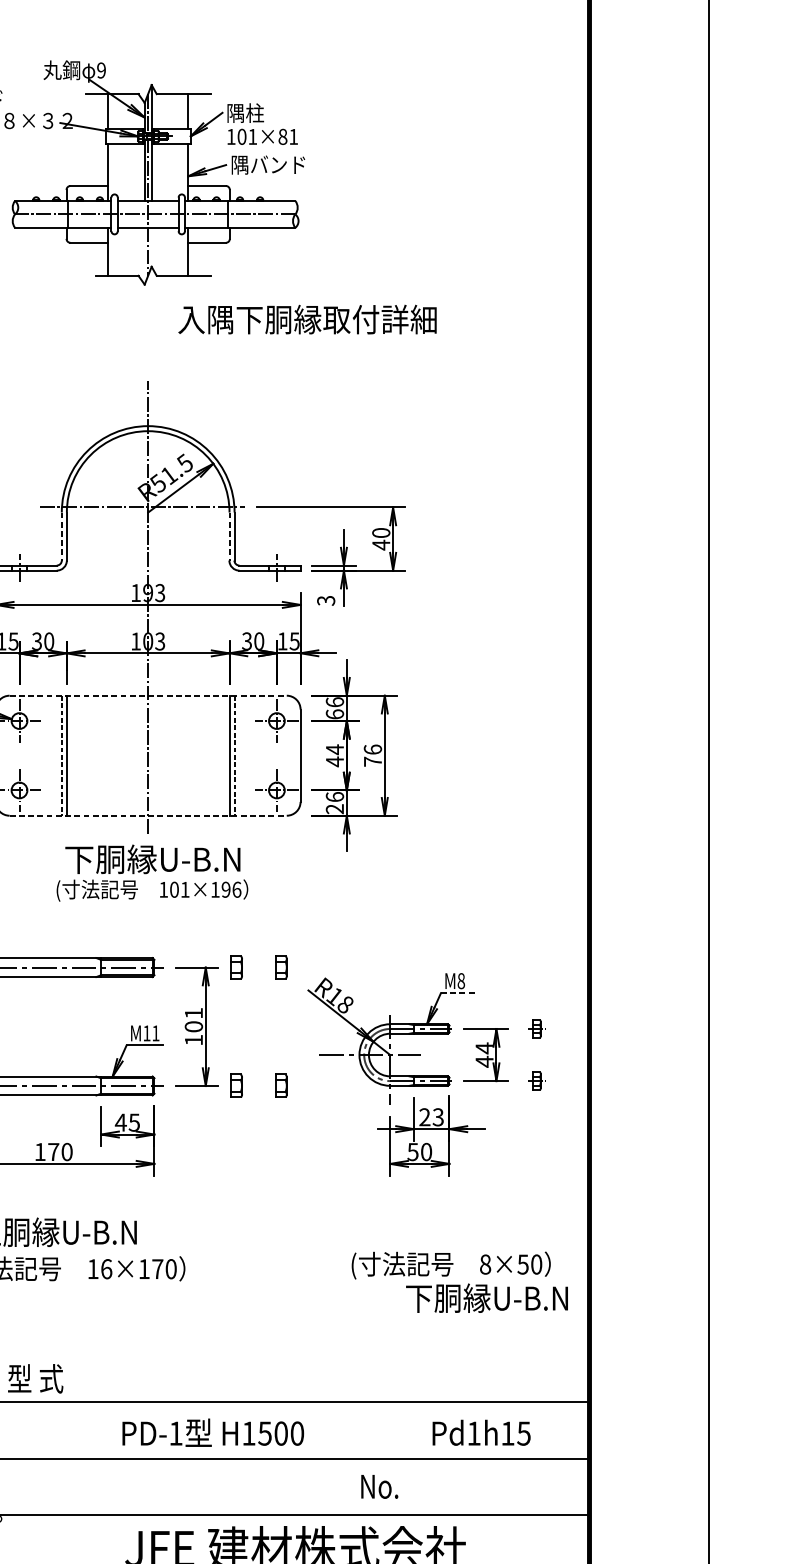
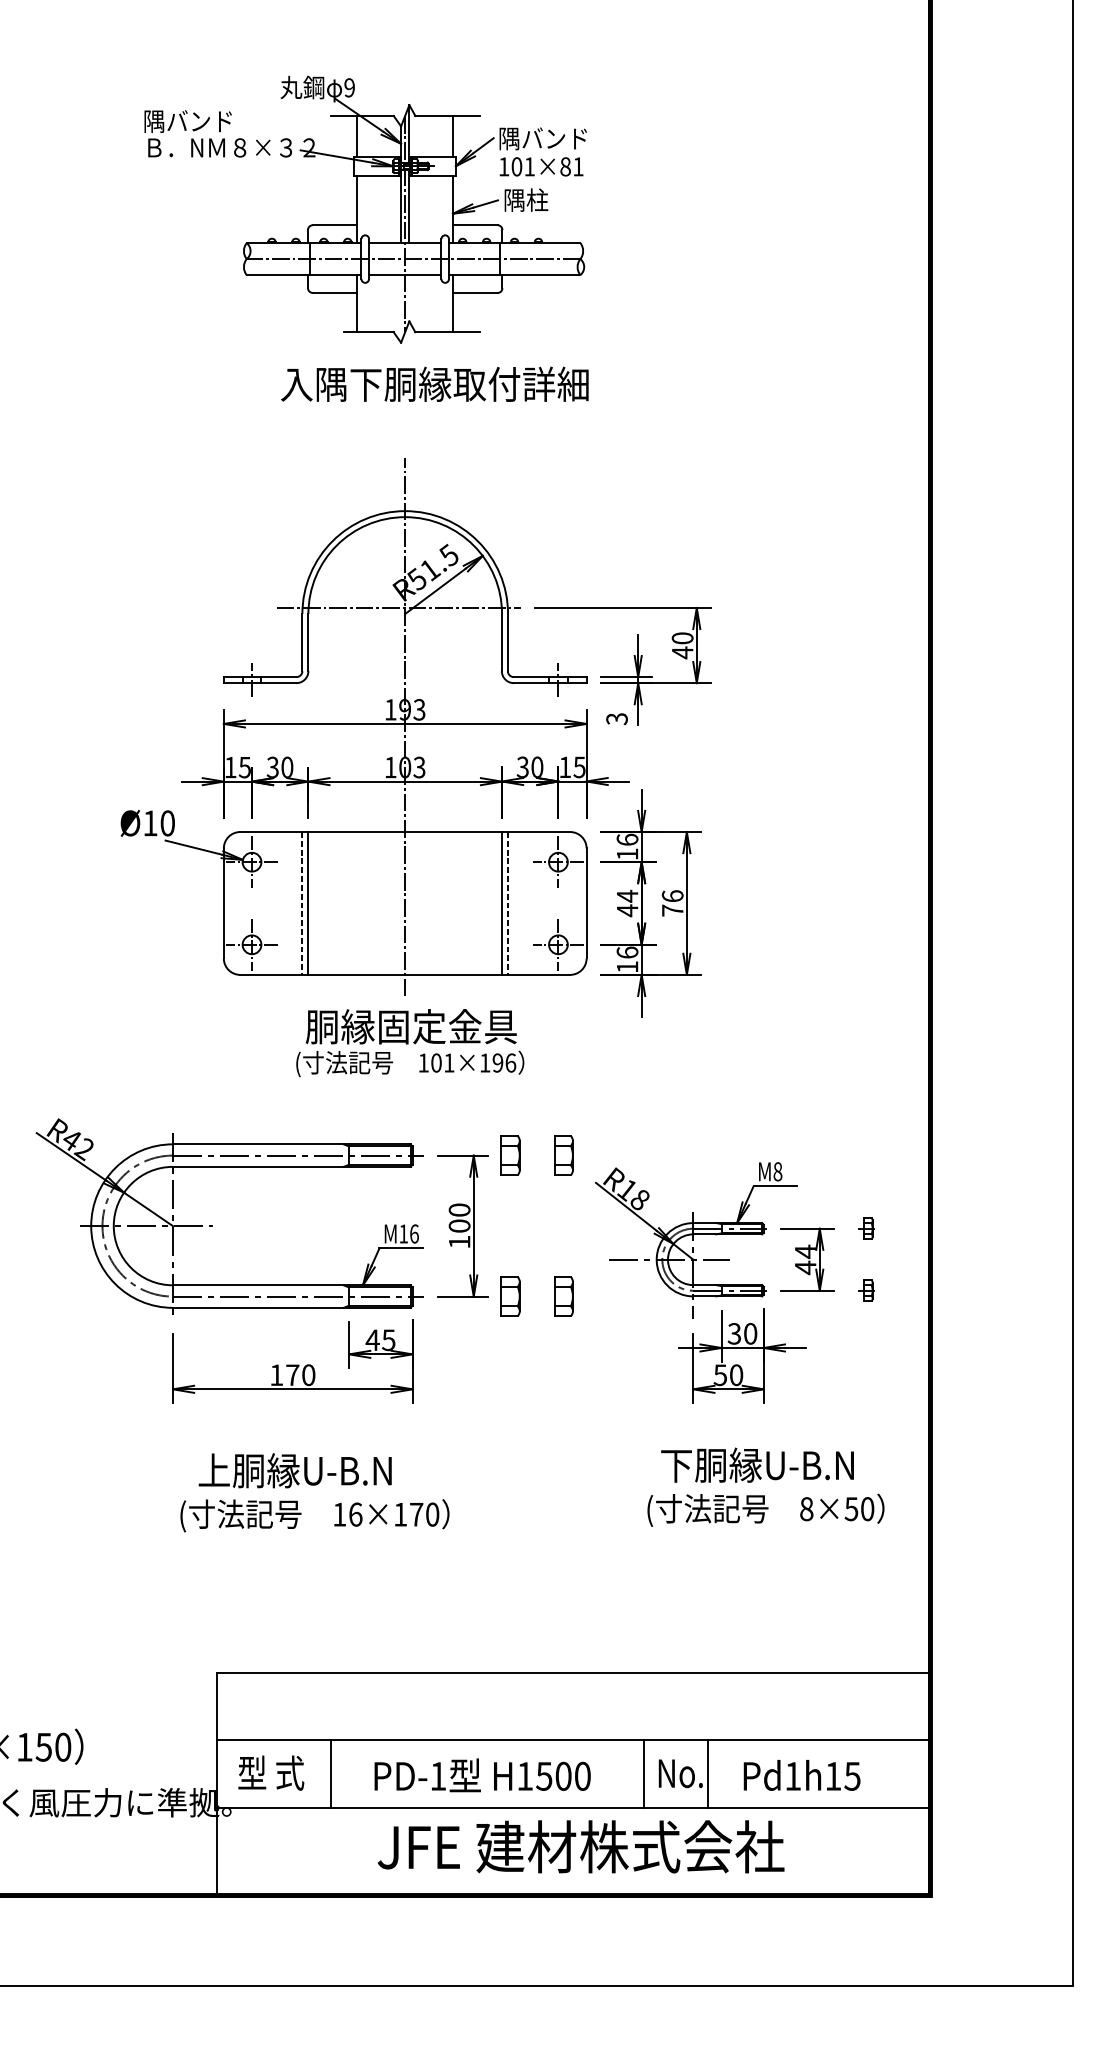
text: (272, 113) -> (553, 138), 隅柱 -> 隅バンド
text: (276, 164) -> (558, 199), 隅バンド -> 隅柱
text: (307, 318) -> (434, 383), moved
line: (61, 536) -> (302, 642), dashed -> solid
line: (229, 536) -> (502, 642), dashed -> solid
line: (148, 696) -> (405, 832), dashed -> solid
text: (334, 713) -> (627, 853), 66 -> 16
text: (334, 809) -> (627, 967), 26 -> 16
line: (148, 815) -> (405, 974), dashed -> solid
text: (152, 859) -> (410, 1026), 下胴縁U-B.N -> 胴縁固定金具
part: (236, 967) -> (510, 1155), size x1.43
part: (281, 967) -> (563, 1155), size x1.43
line: (459, 993) -> (775, 1186), dashed -> solid
text: (193, 1012) -> (459, 1209), 101 -> 100
text: (155, 1032) -> (414, 1233), M11 -> M16
part: (236, 1085) -> (510, 1296), size x1.43
part: (281, 1085) -> (563, 1296), size x1.43
text: (431, 1117) -> (742, 1333), 23 -> 30
text: (486, 1297) -> (757, 1464), moved
text: (35, 1378) -> (271, 1772), moved
text: (213, 1432) -> (482, 1775), moved
text: (481, 1432) -> (801, 1775), moved
line: (85, 1486) -> (330, 1773), added
line: (349, 1486) -> (644, 1773), added
line: (402, 1486) -> (708, 1773), added

